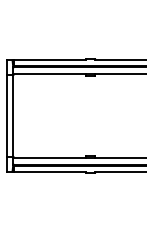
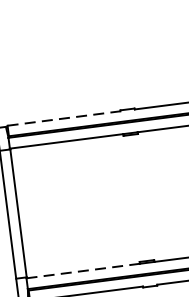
line: (50, 59) -> (64, 118), solid -> dashed
line: (50, 157) -> (84, 270), solid -> dashed

